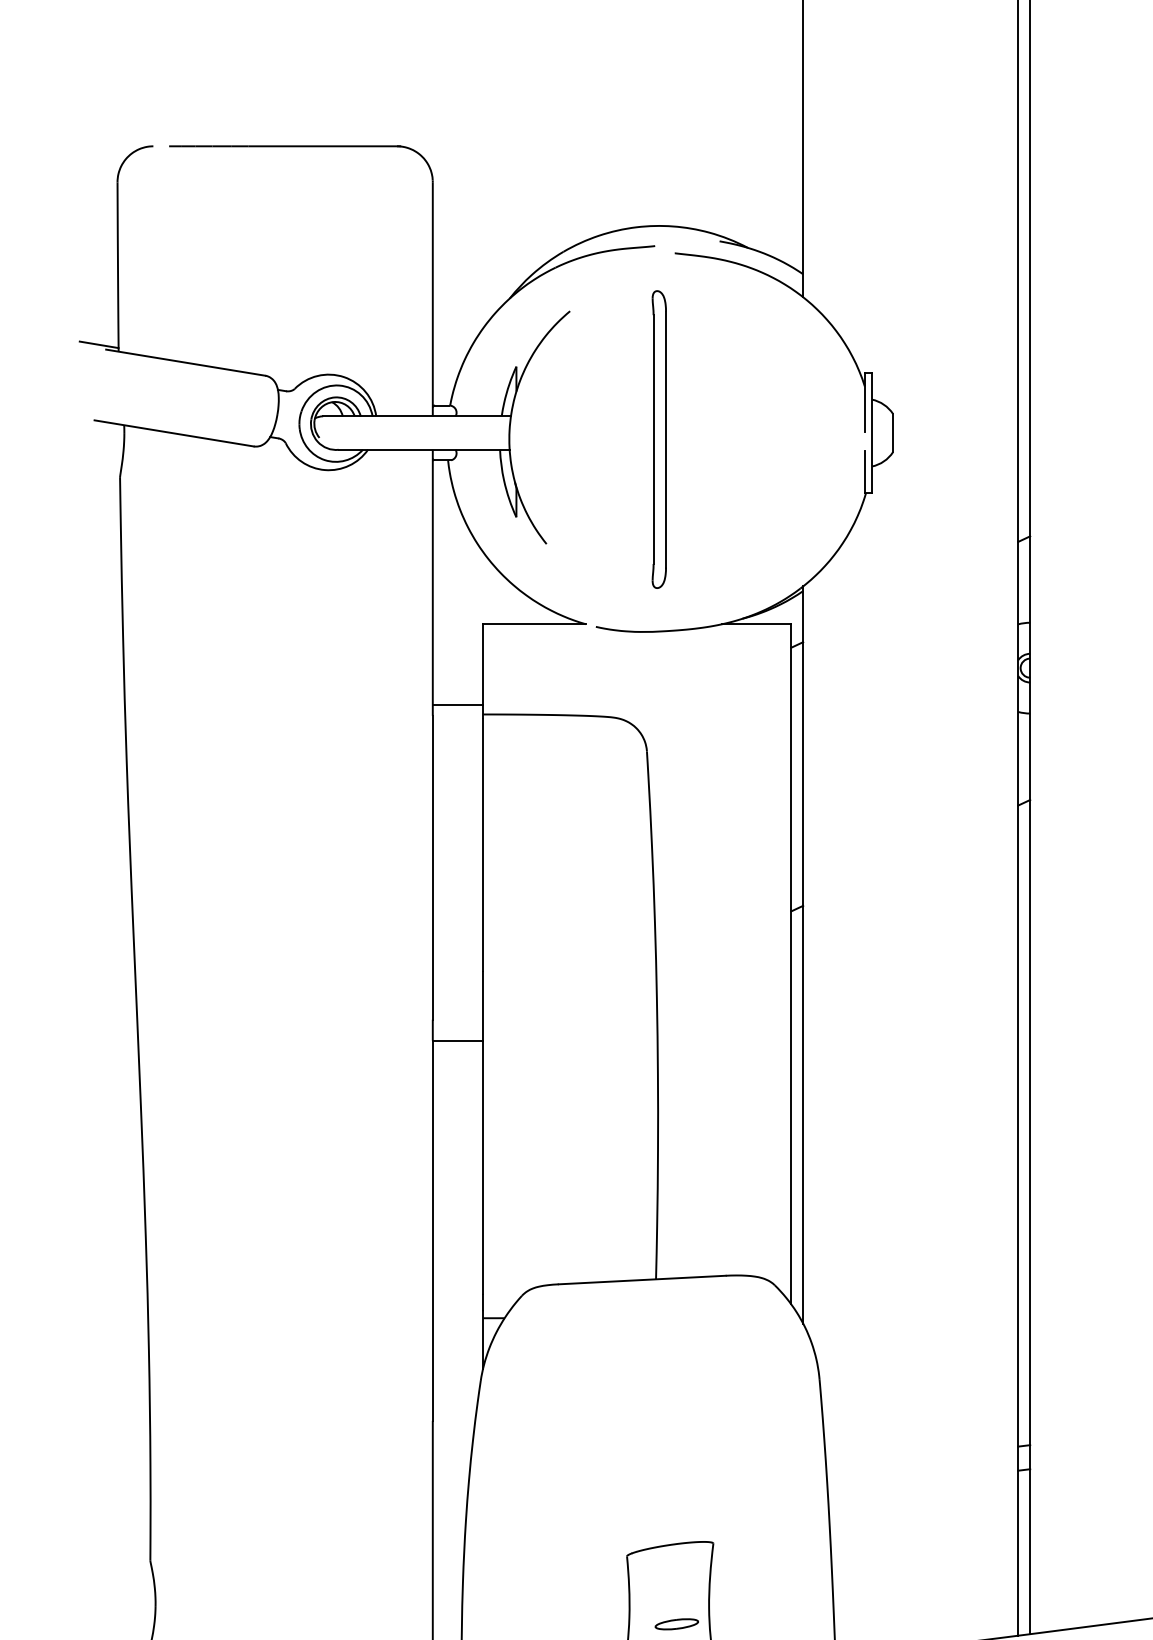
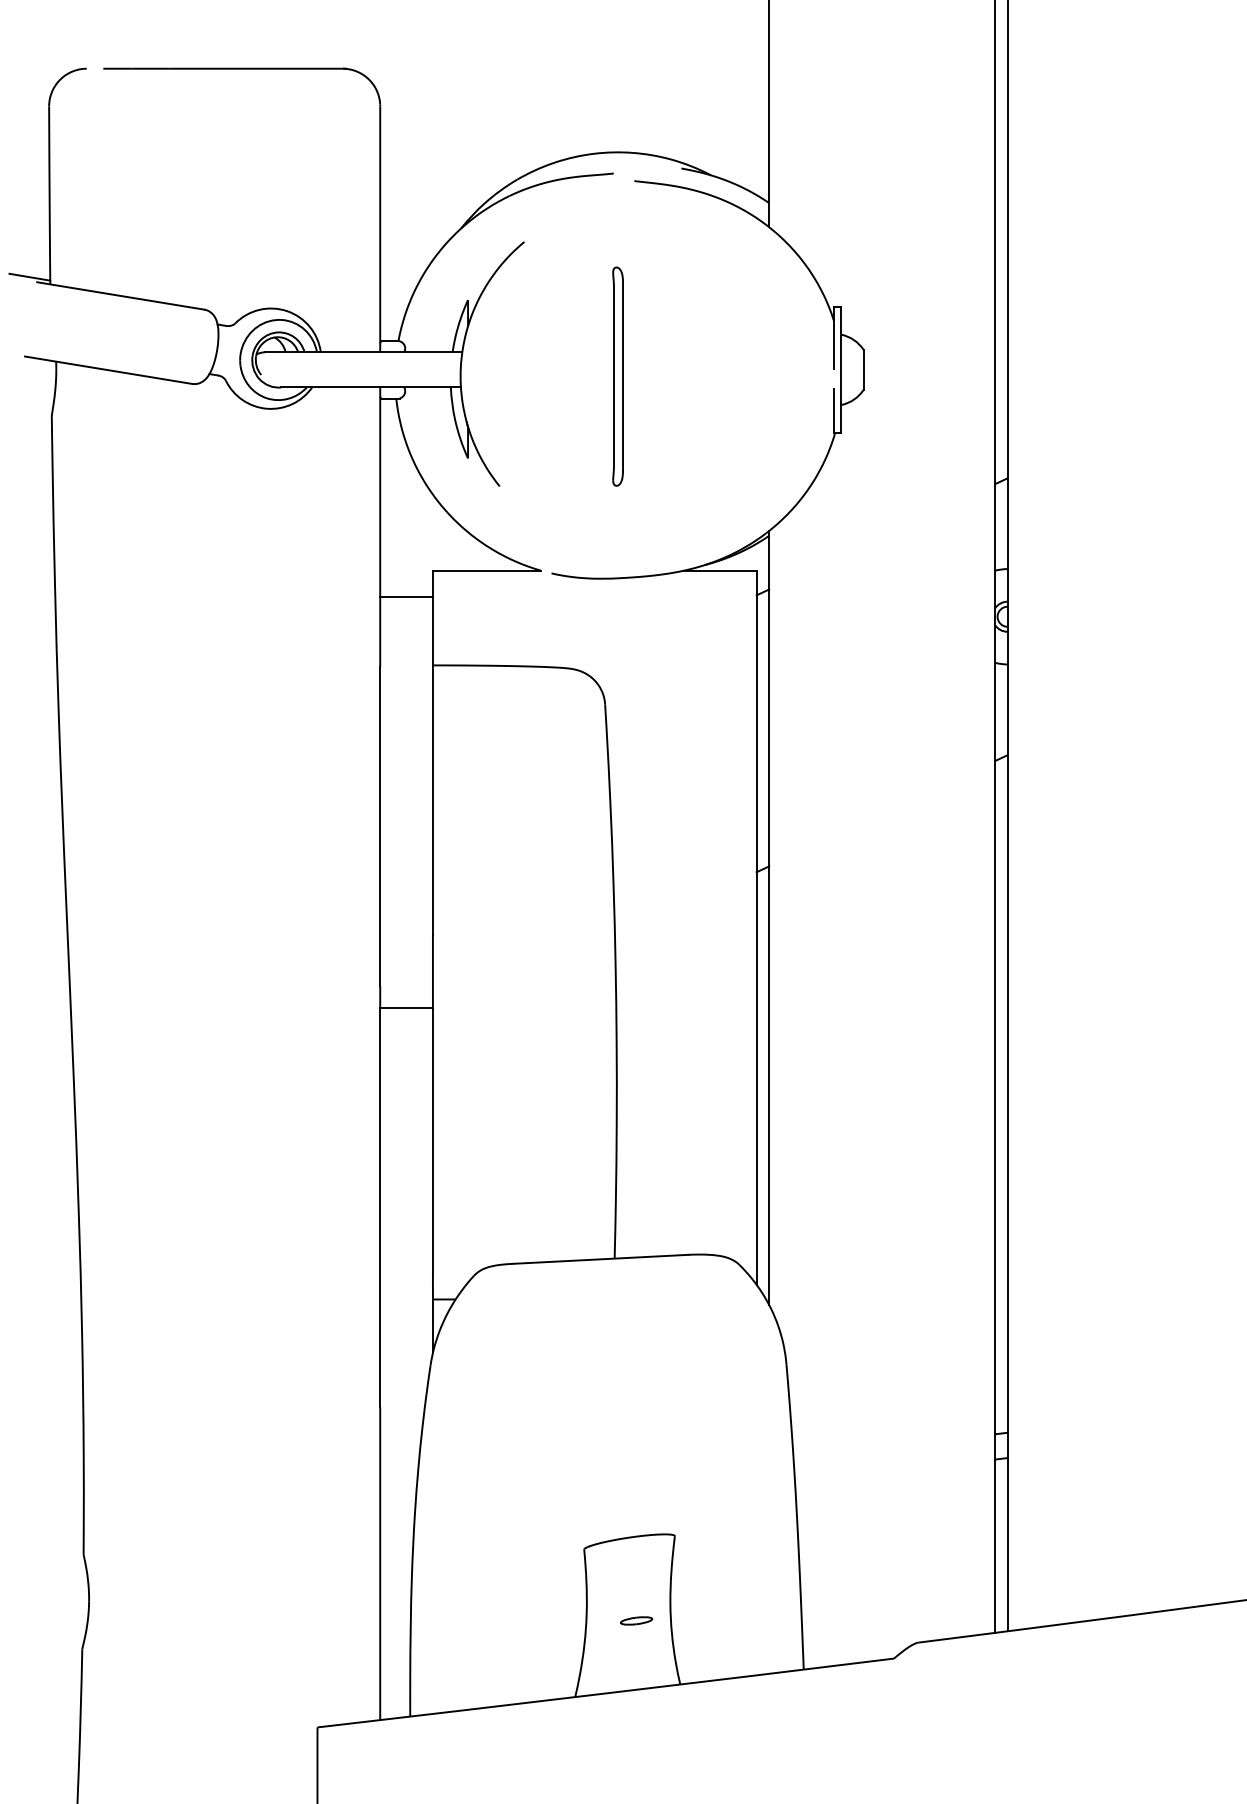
part: (658, 439) -> (617, 376), size x0.7
line: (457, 705) -> (406, 596), moved
part: (676, 1623) -> (636, 1620), size x0.7

